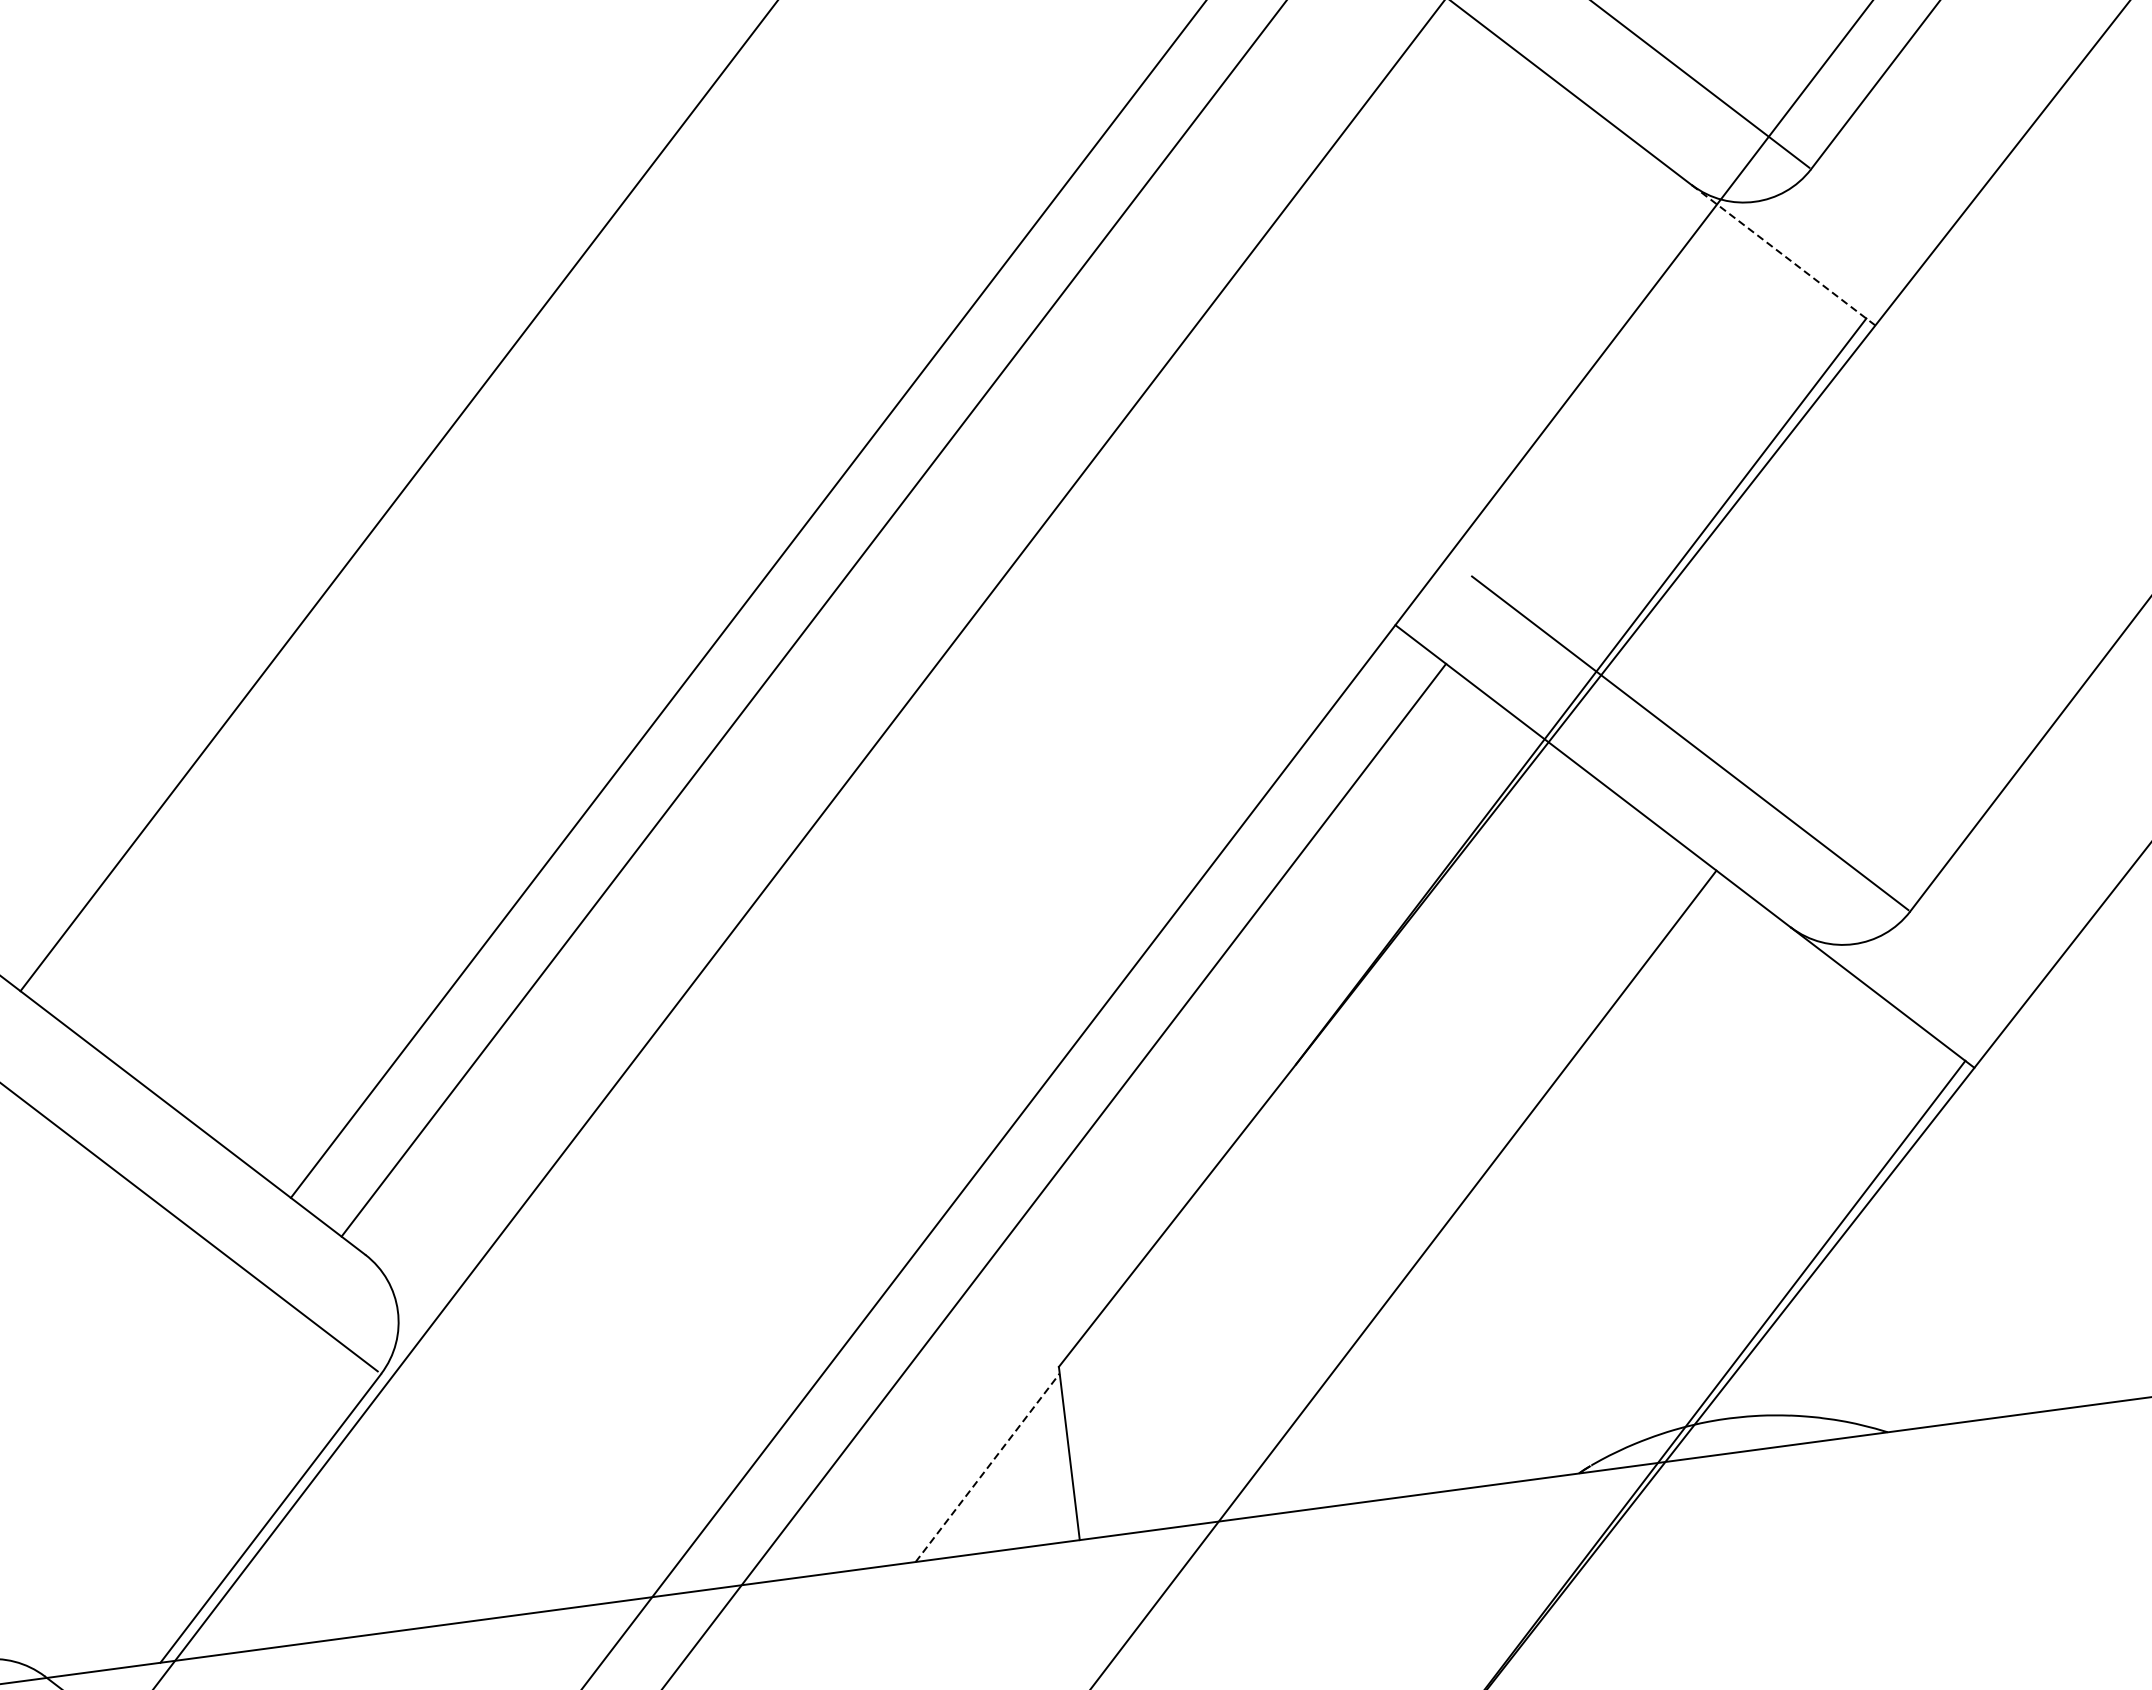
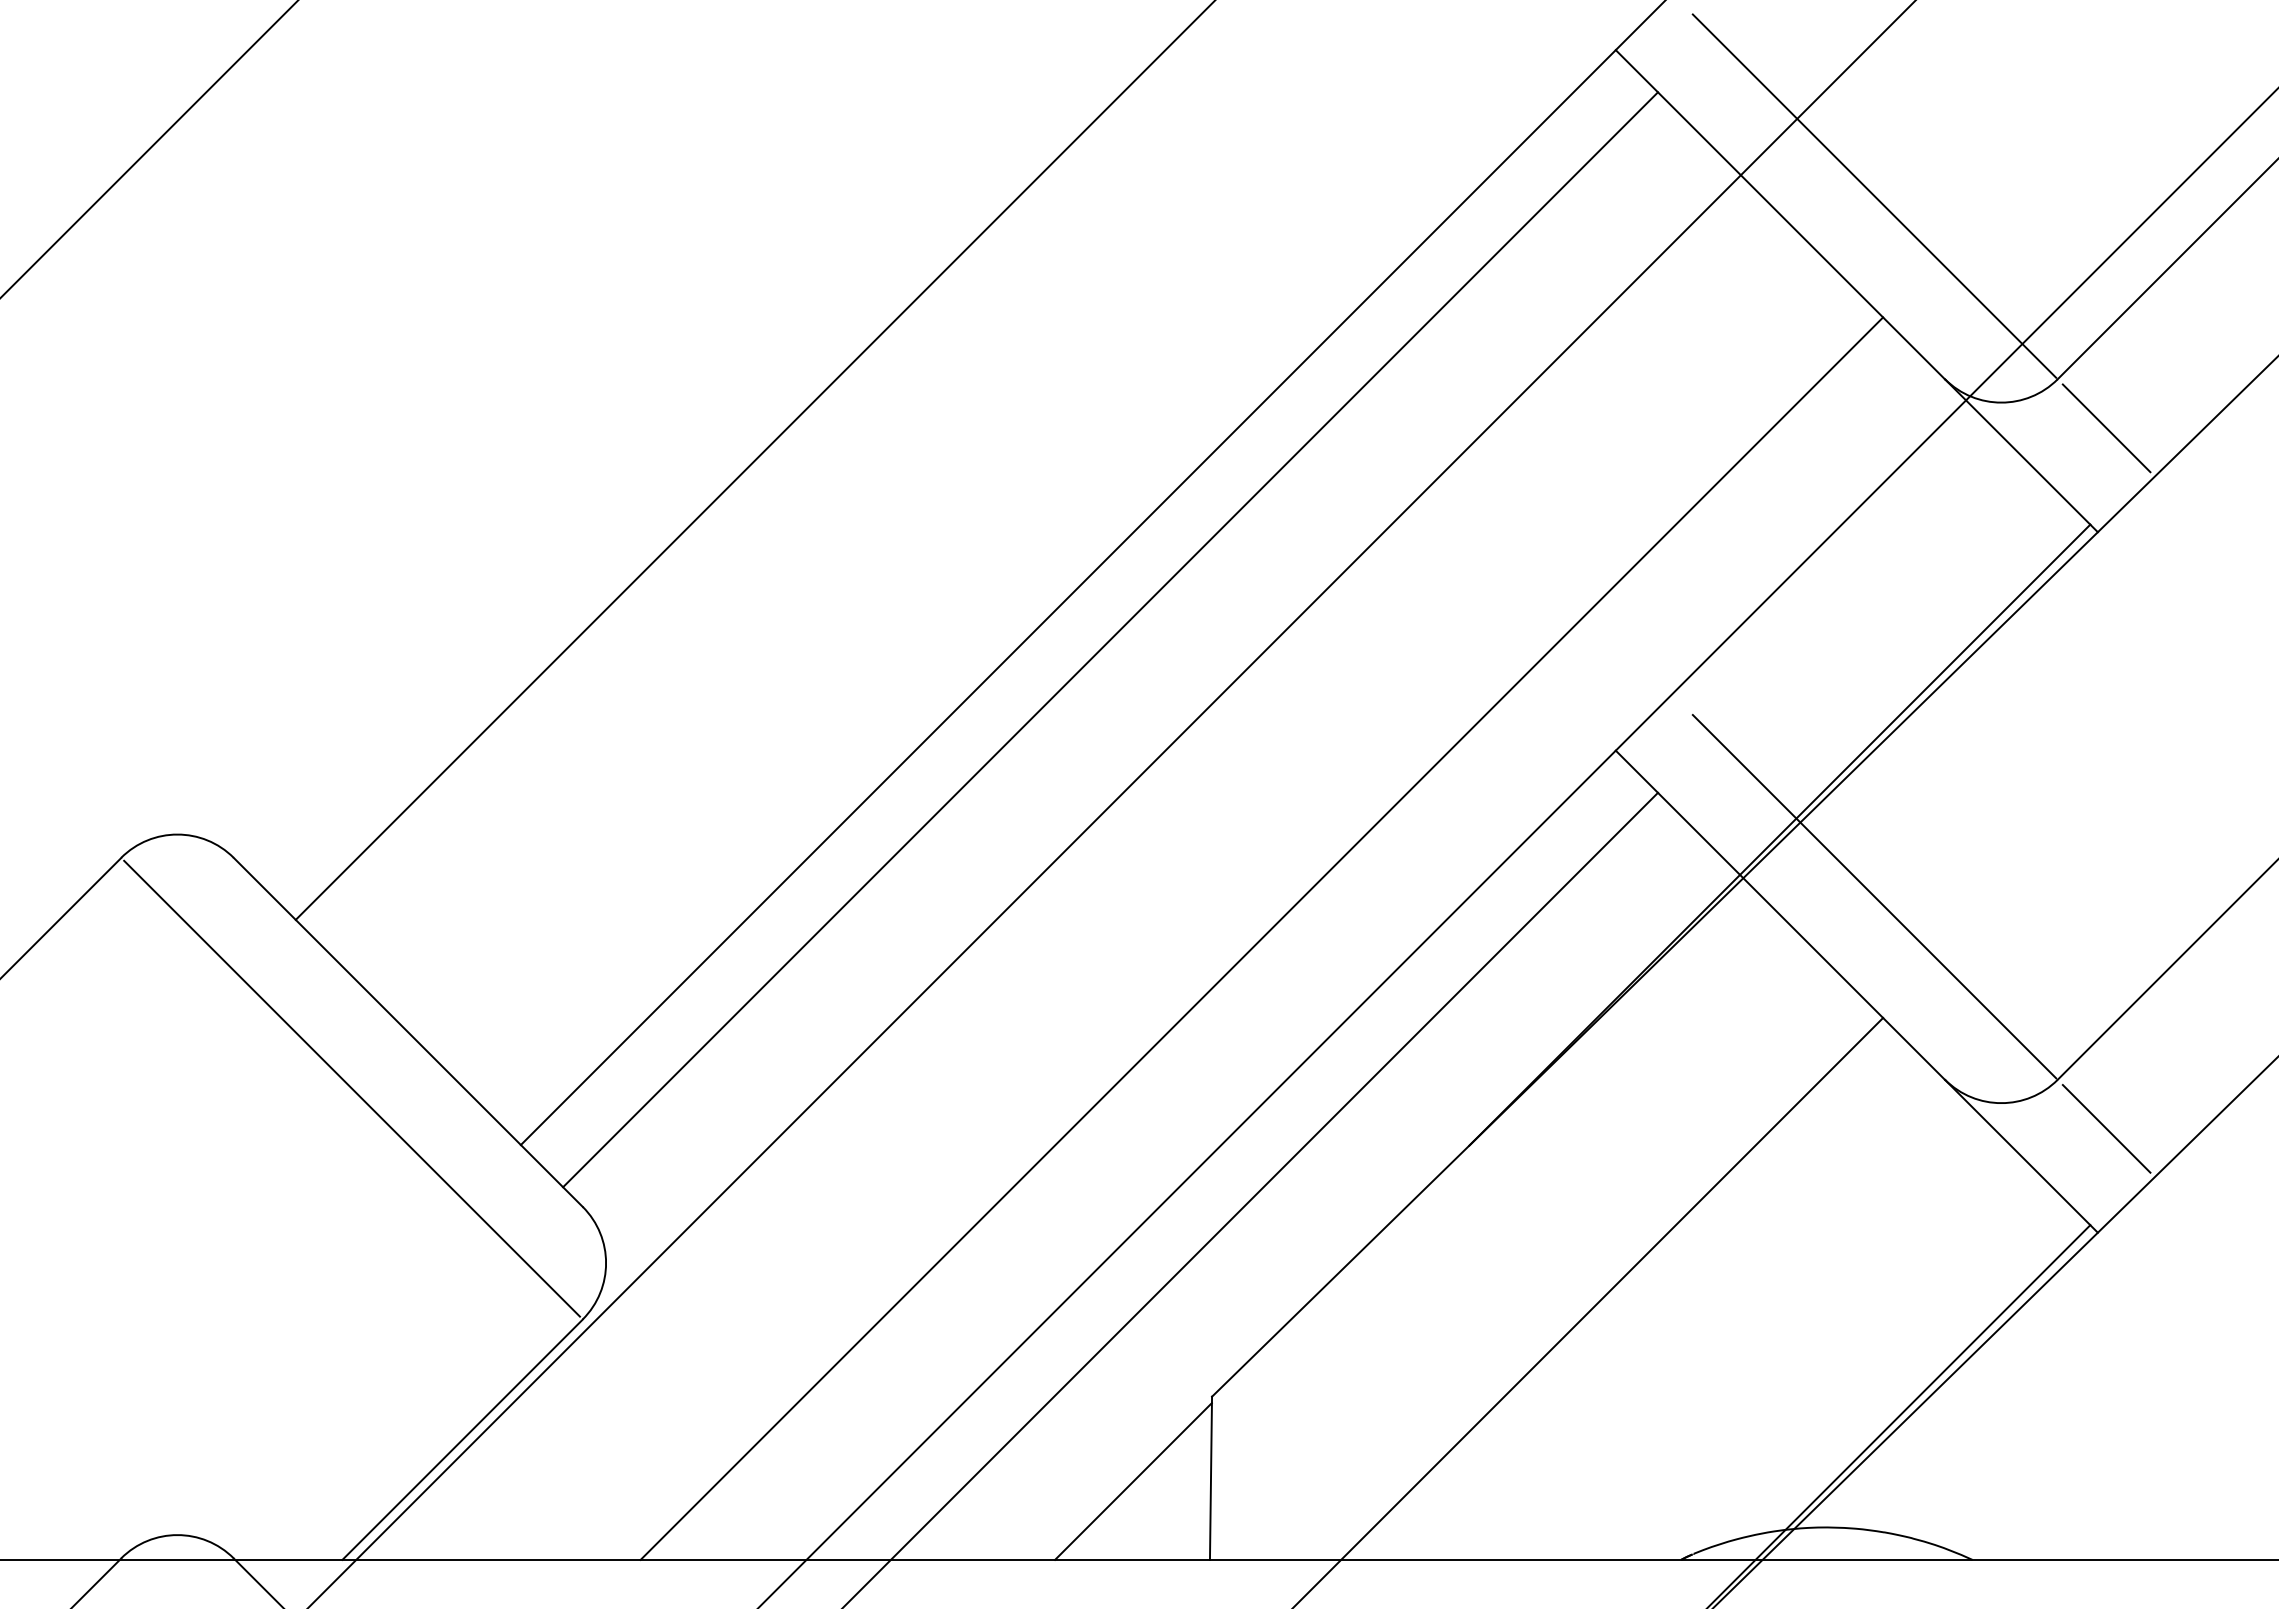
line: (1869, 214) -> (2106, 428), added
line: (1783, 255) -> (2021, 455), dashed -> solid
line: (1046, 874) -> (1261, 938), added
line: (1968, 956) -> (2106, 1128), added
line: (987, 1467) -> (1133, 1481), dashed -> solid

